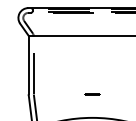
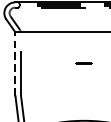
line: (28, 64) -> (15, 63), solid -> dashed
line: (92, 94) -> (84, 63), moved

